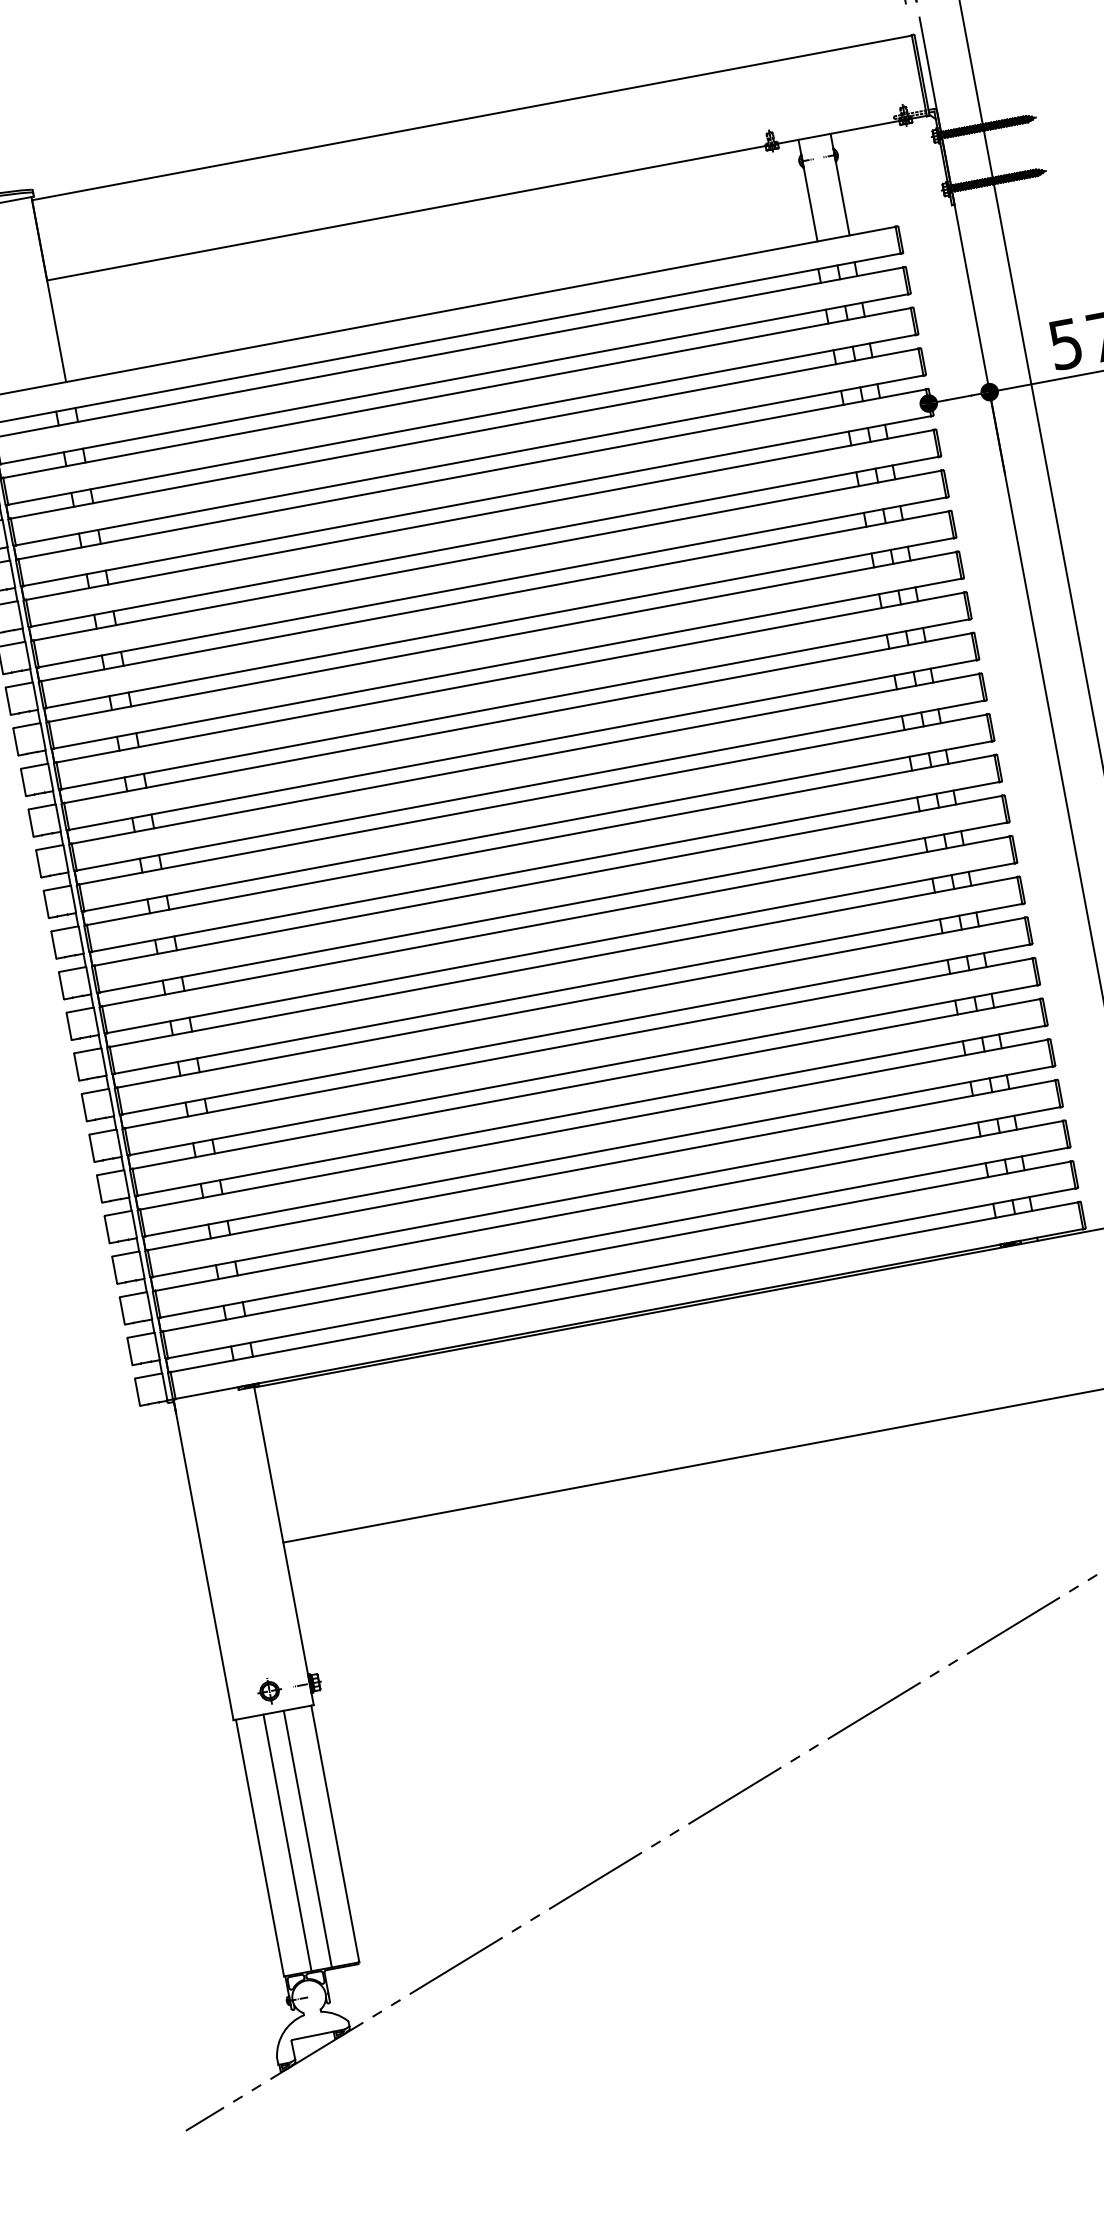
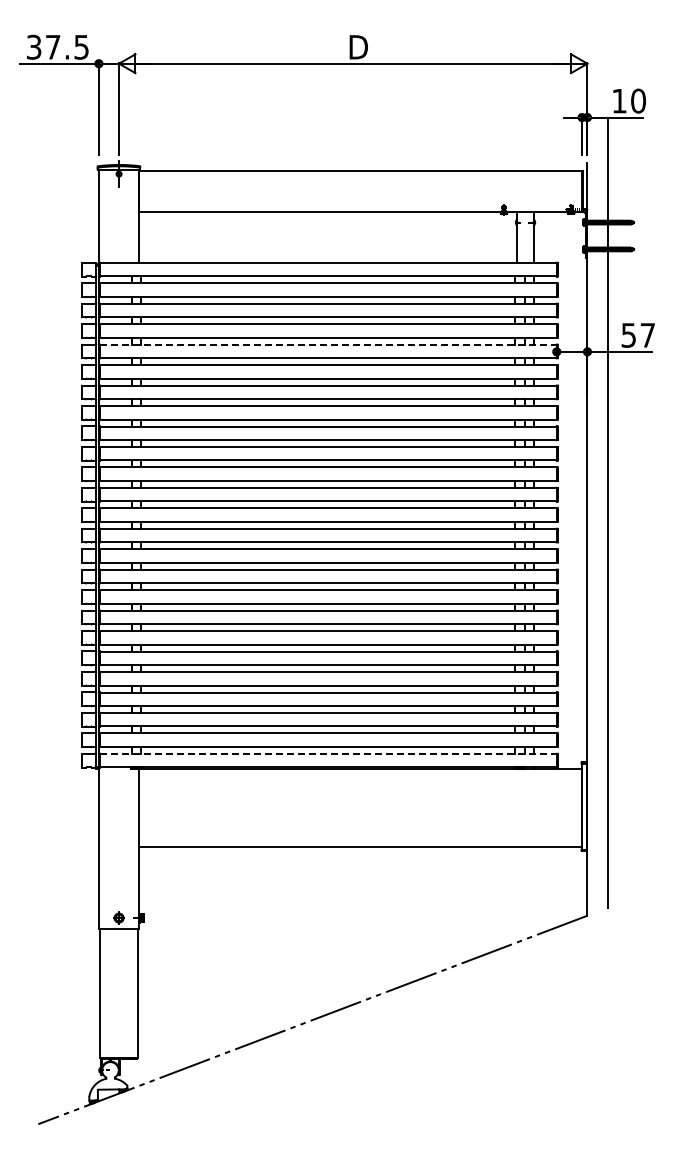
line: (472, 473) -> (328, 344), solid -> dashed
line: (624, 1286) -> (328, 753), solid -> dashed
line: (308, 1839) -> (124, 993), removed
line: (286, 1843) -> (113, 993), removed

